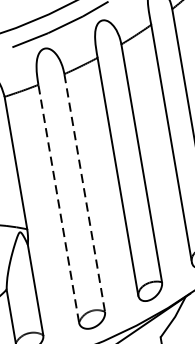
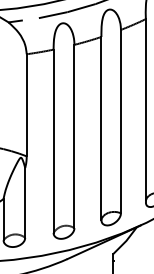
line: (84, 192) -> (74, 136), dashed -> solid
line: (58, 204) -> (53, 141), dashed -> solid

